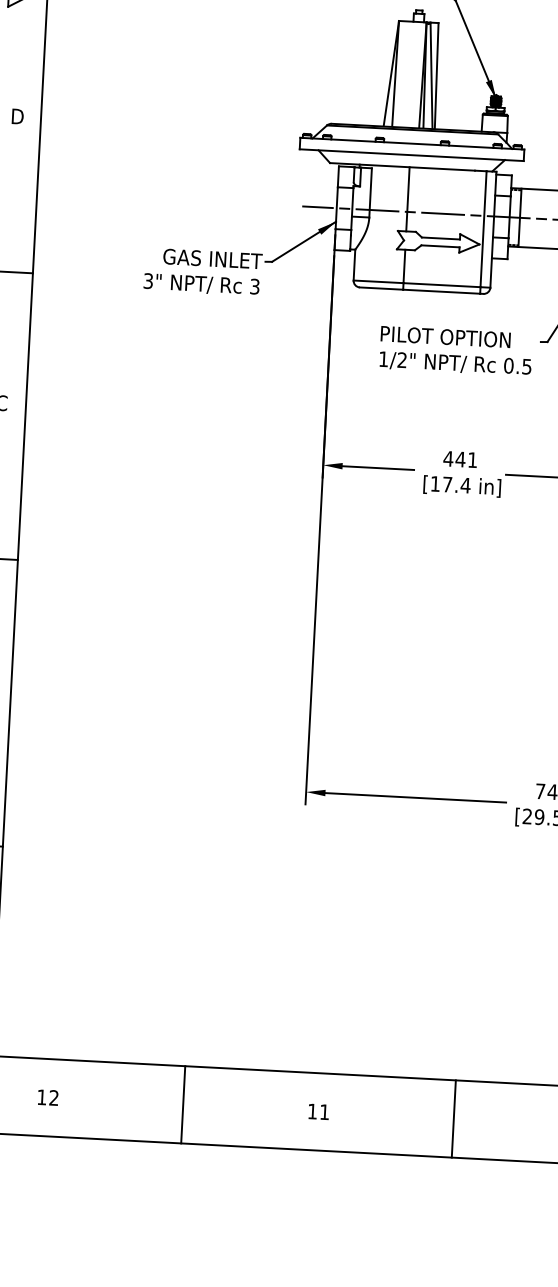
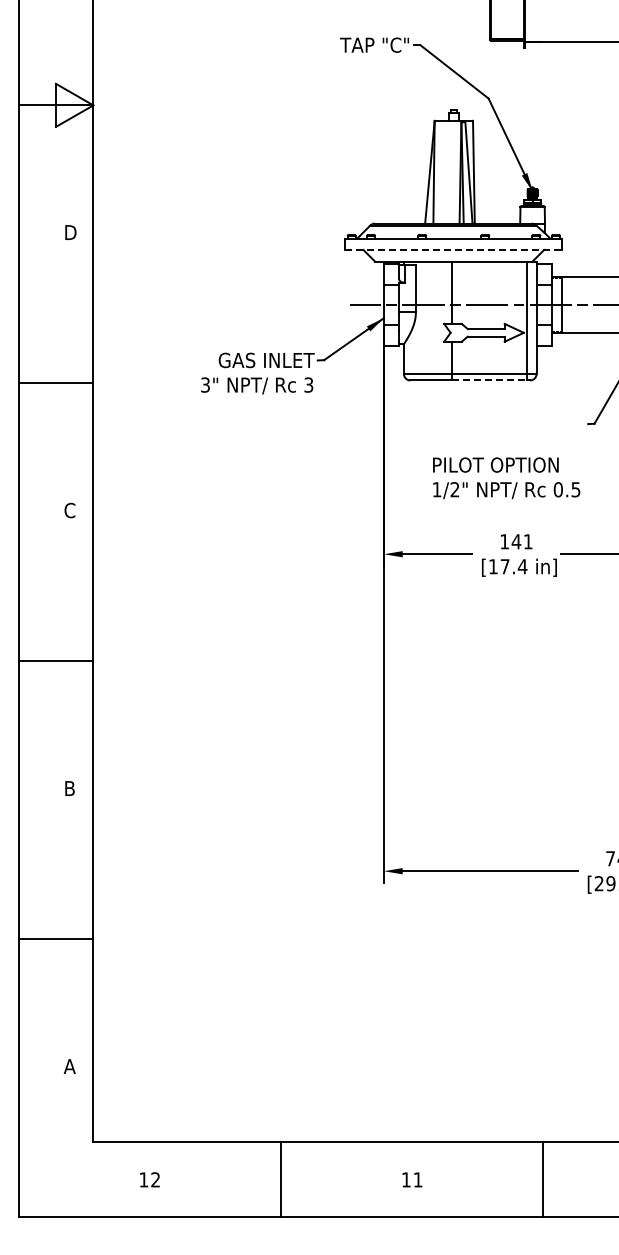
line: (411, 154) -> (453, 249), solid -> dashed
line: (442, 291) -> (490, 380), solid -> dashed
text: (455, 351) -> (506, 478), moved
text: (448, 458) -> (504, 541), 441 -> 141

